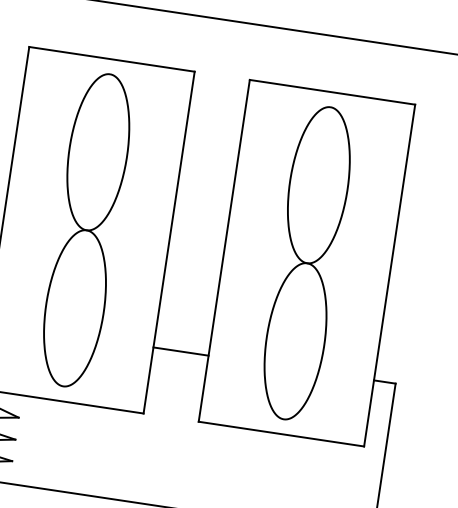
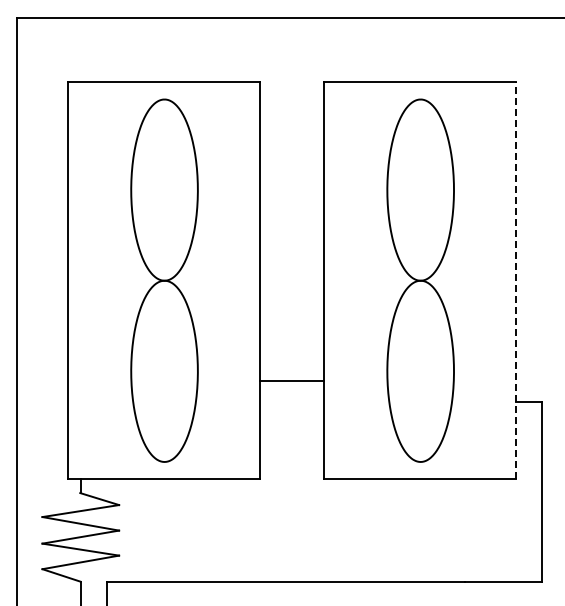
line: (389, 275) -> (516, 280), solid -> dashed
line: (181, 351) -> (292, 381), moved

